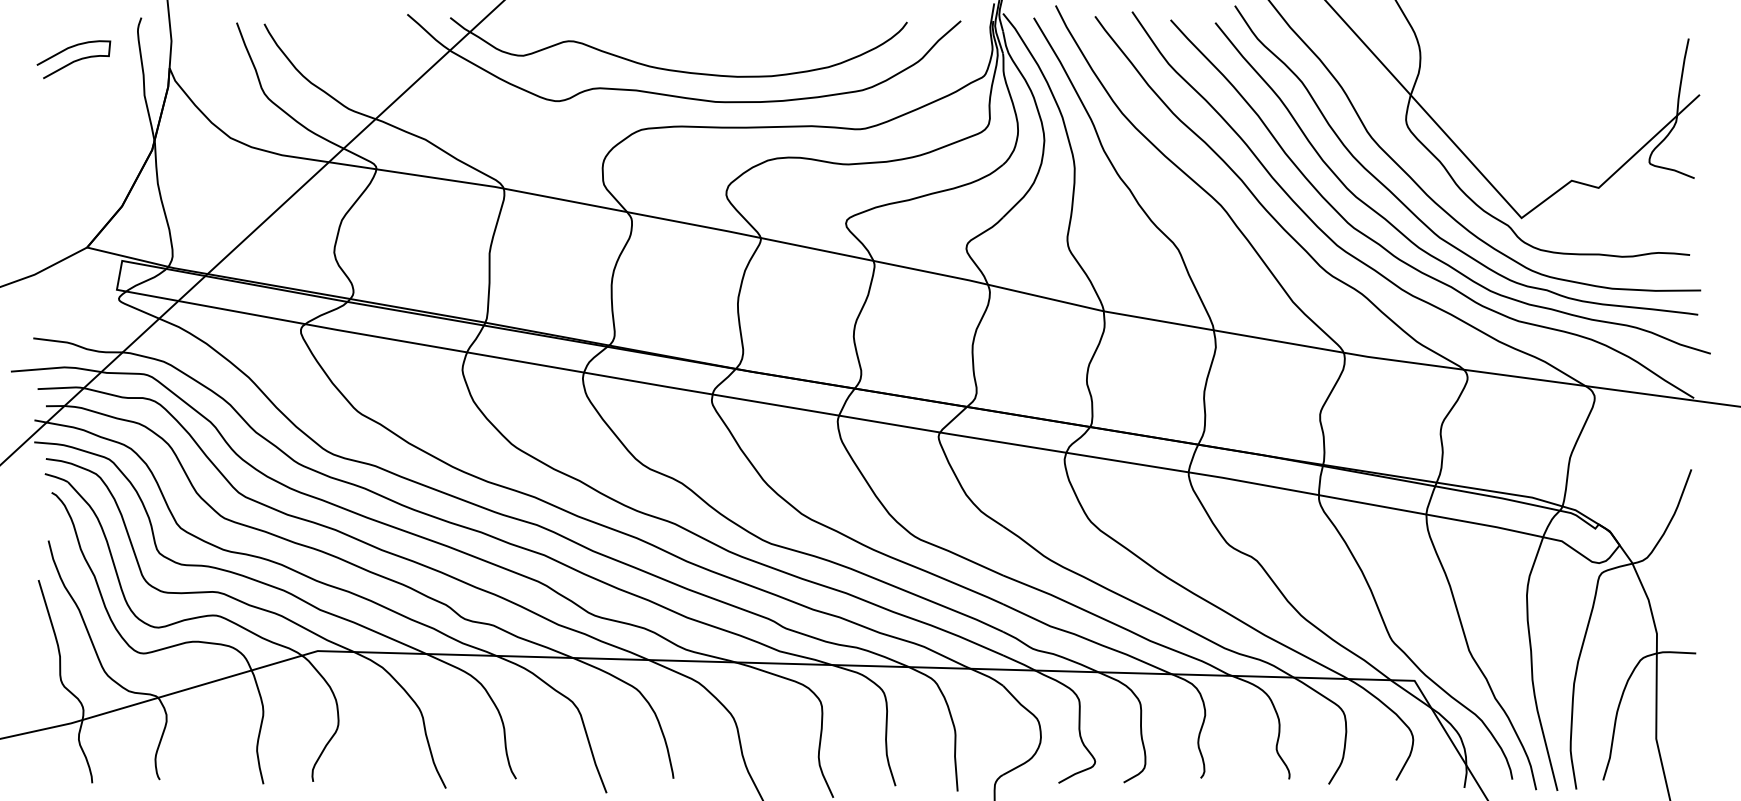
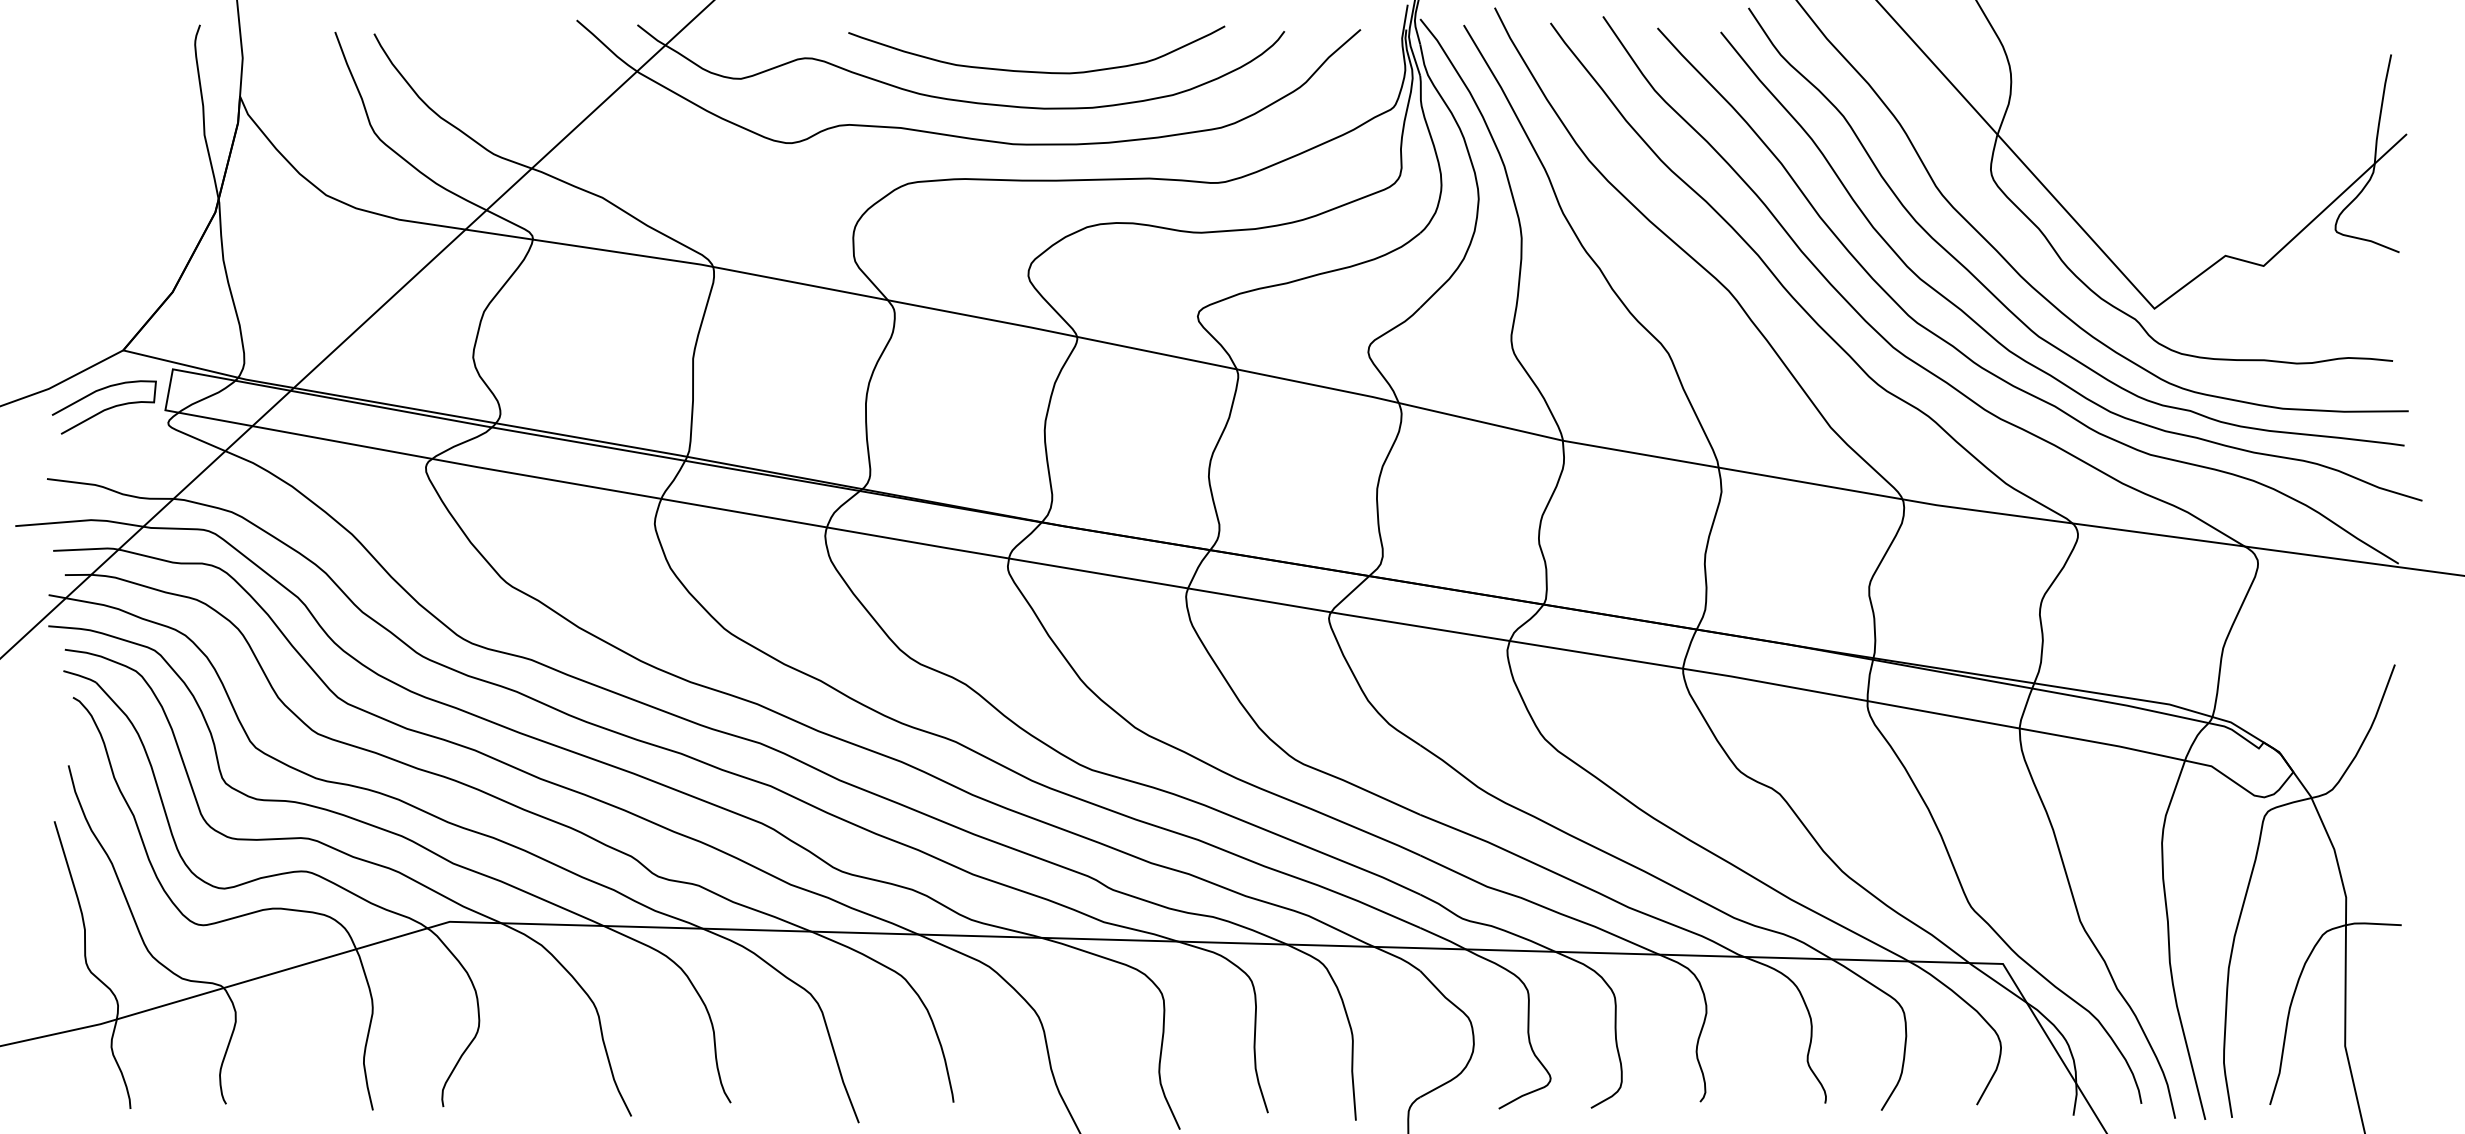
curve: (732, 50) -> (1036, 71), added
curve: (73, 61) -> (103, 409), moved

